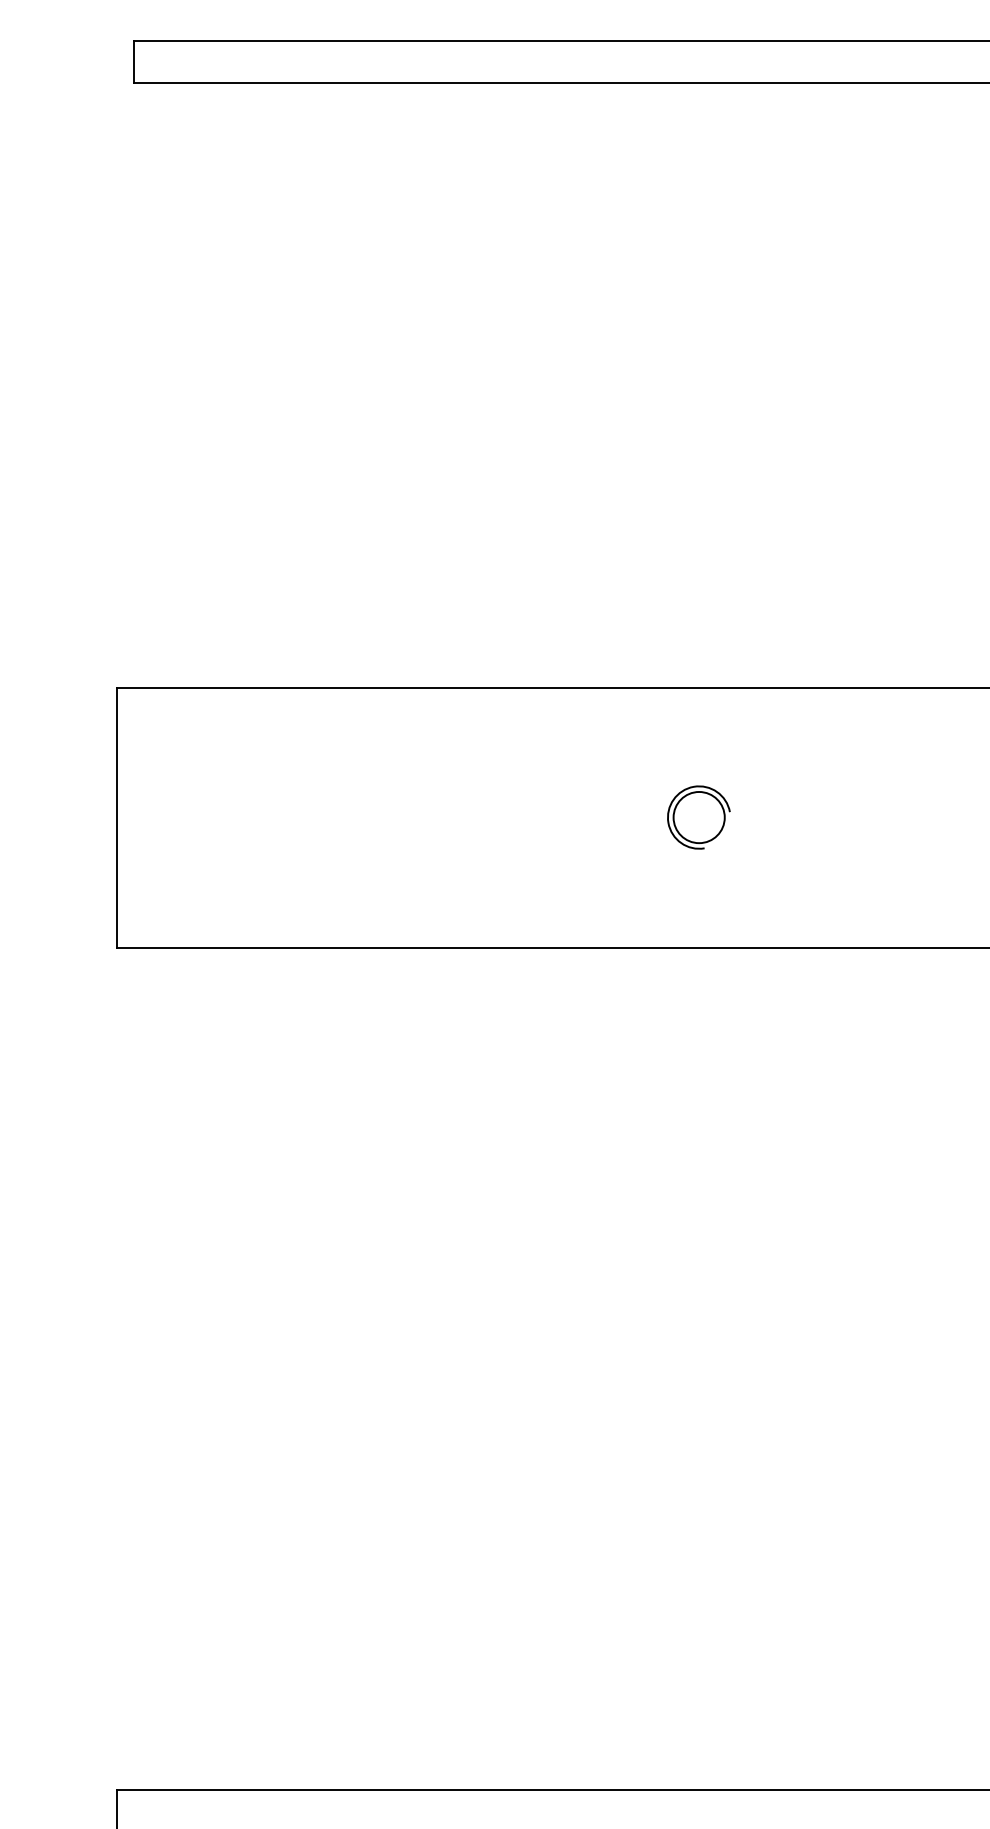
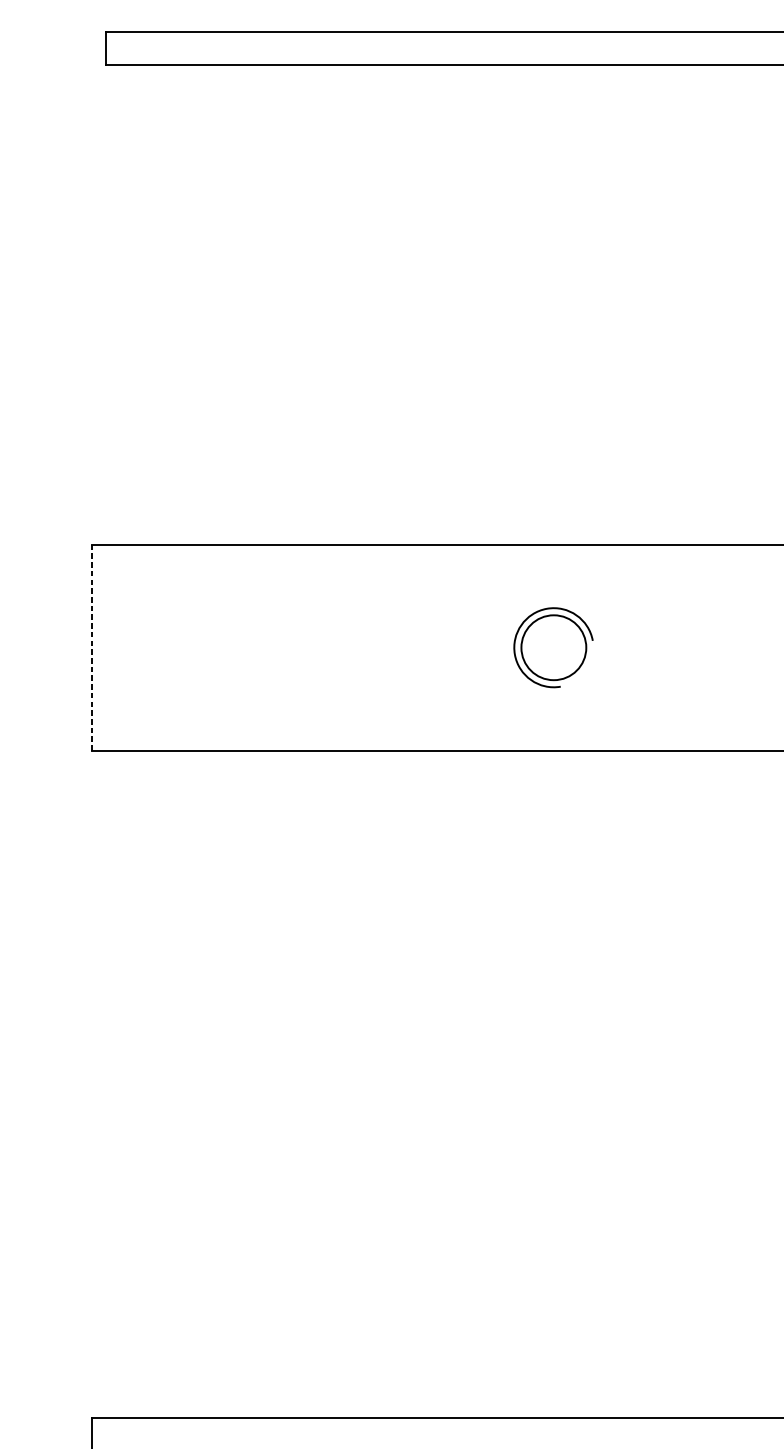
line: (116, 817) -> (92, 647), solid -> dashed
part: (698, 817) -> (553, 647), size x1.6

